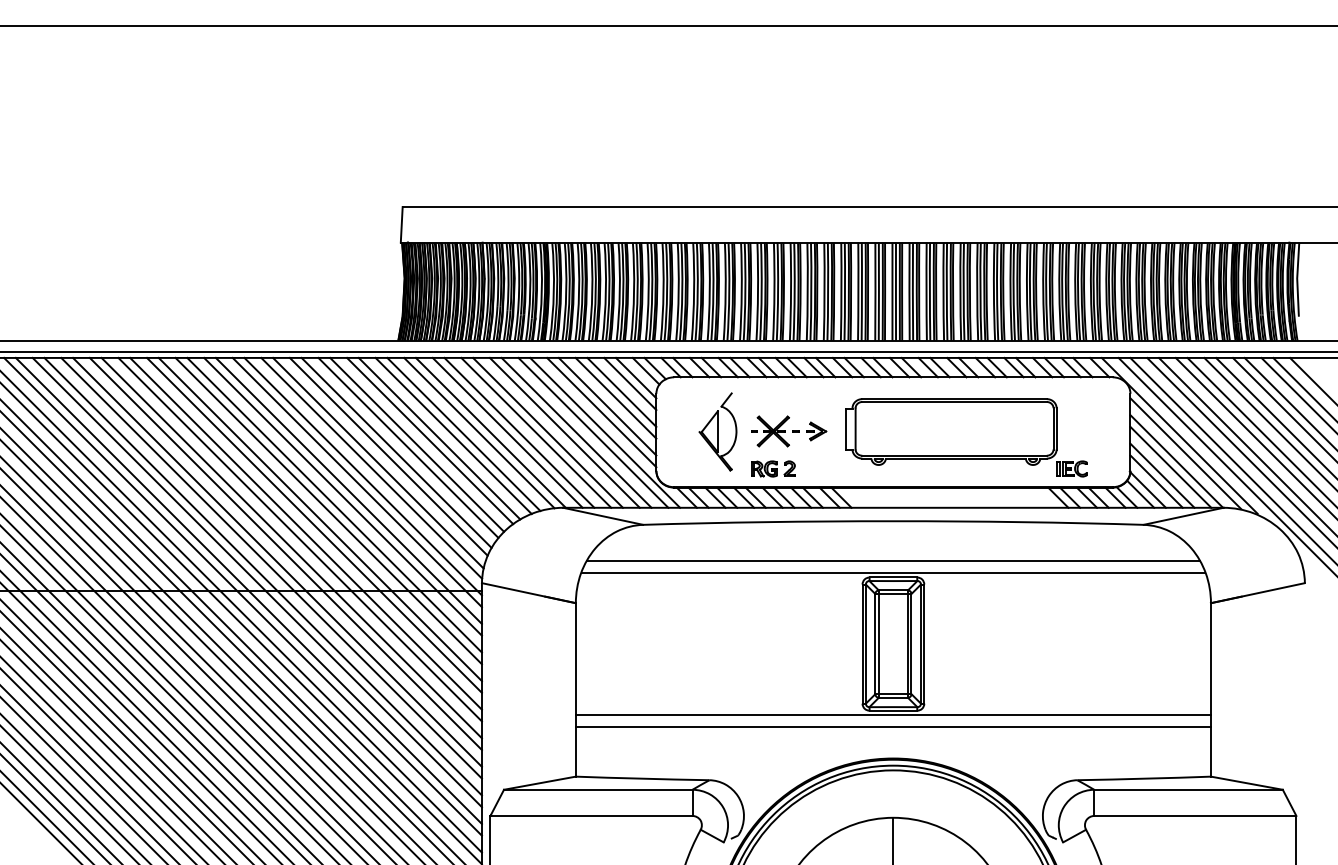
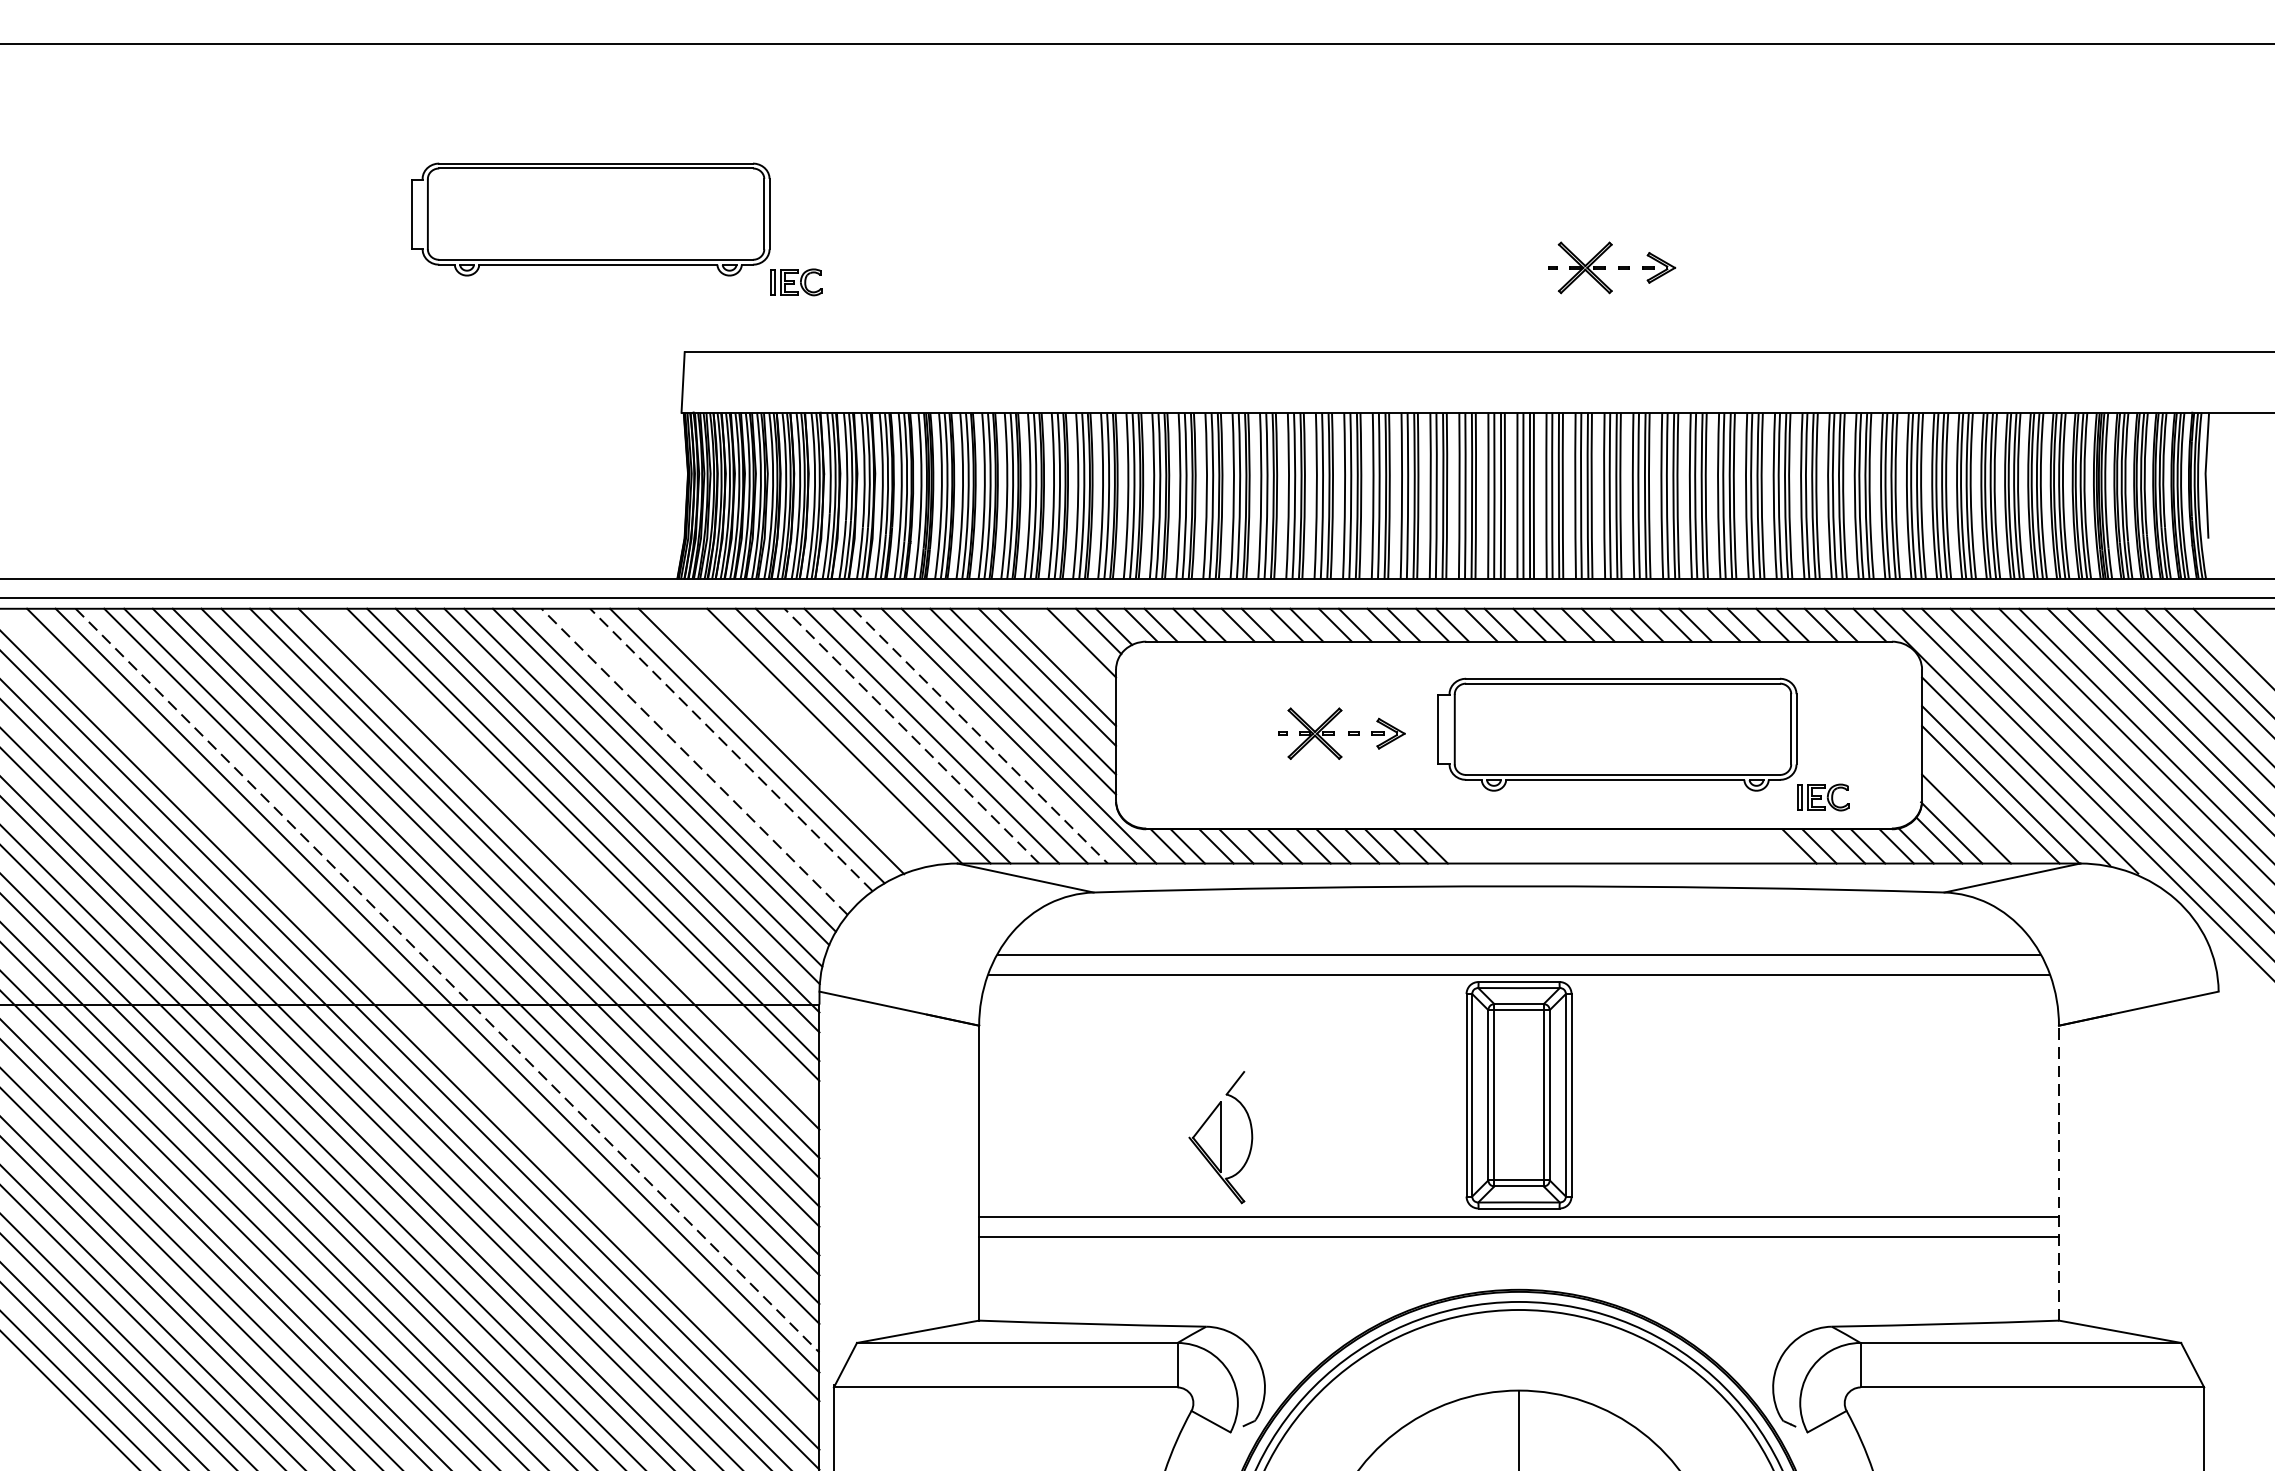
part: (362, 134) -> (616, 228), added
part: (948, 157) -> (1612, 267), added
line: (630, 383) -> (1072, 652), removed
part: (717, 431) -> (1219, 1136), moved
line: (479, 432) -> (815, 735), removed
line: (536, 432) -> (912, 735), solid -> dashed
line: (576, 432) -> (980, 735), solid -> dashed
line: (463, 434) -> (788, 738), removed
line: (429, 440) -> (730, 749), solid -> dashed
line: (417, 444) -> (709, 755), removed
line: (408, 447) -> (694, 761), solid -> dashed
part: (773, 468) -> (1315, 796), removed
line: (1162, 475) -> (1976, 808), removed
line: (334, 504) -> (568, 857), removed
line: (263, 577) -> (448, 982), solid -> dashed
line: (242, 596) -> (412, 1014), removed
line: (1210, 689) -> (2058, 1172), solid -> dashed

